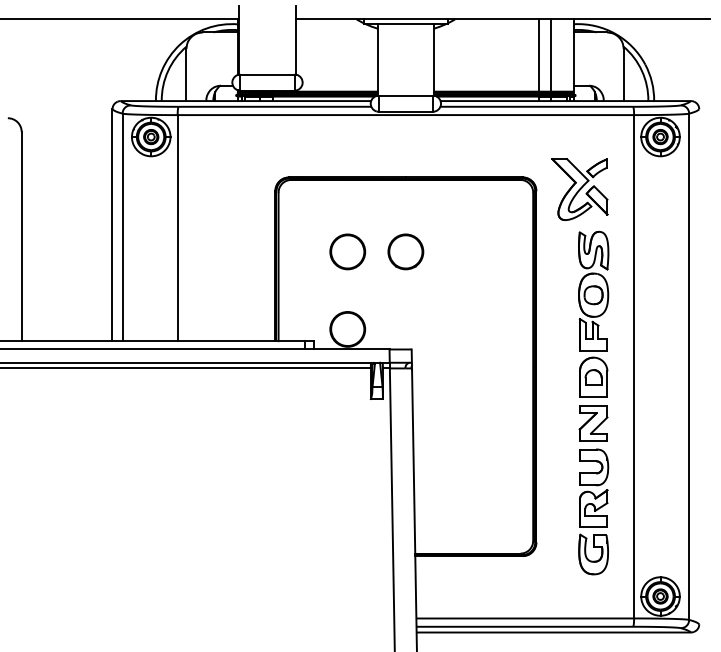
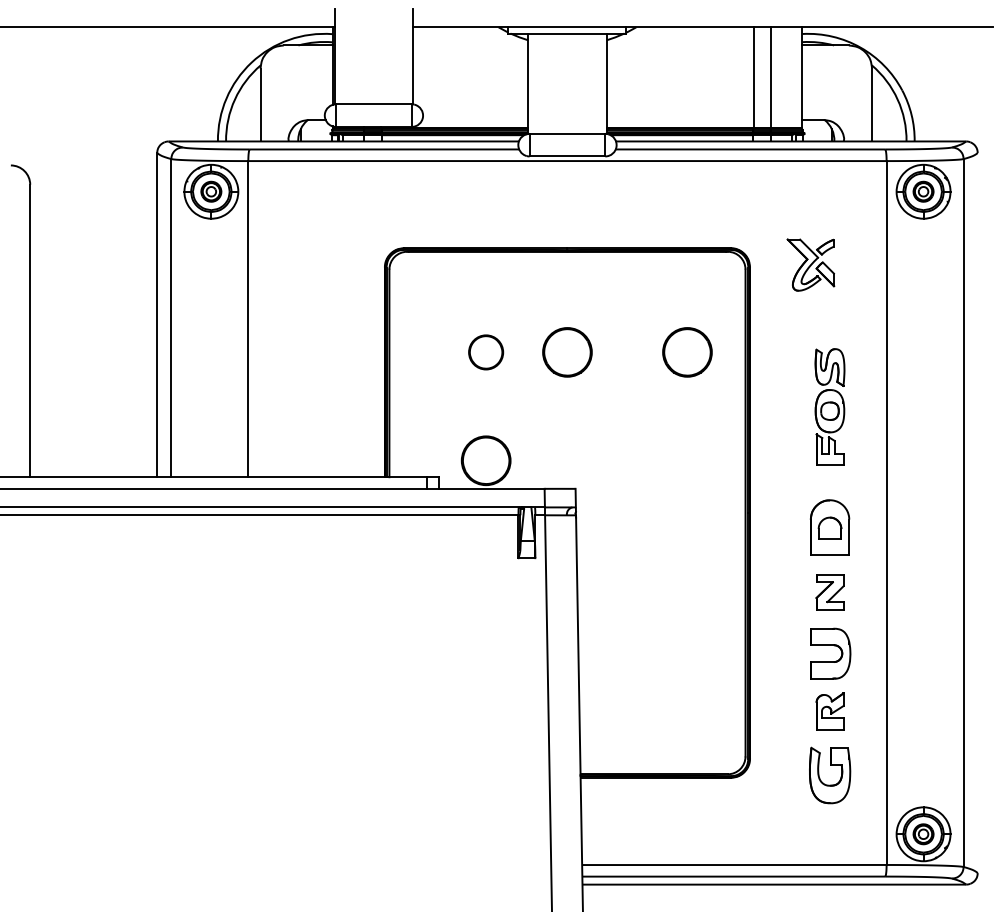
part: (579, 189) -> (810, 264), size x0.6
part: (347, 251) -> (485, 352), size x0.7
circle: (491, 251) -> (687, 352), added
part: (593, 290) -> (829, 406), size x0.7
part: (593, 422) -> (829, 591), size x0.7
part: (593, 508) -> (829, 711), size x0.7

